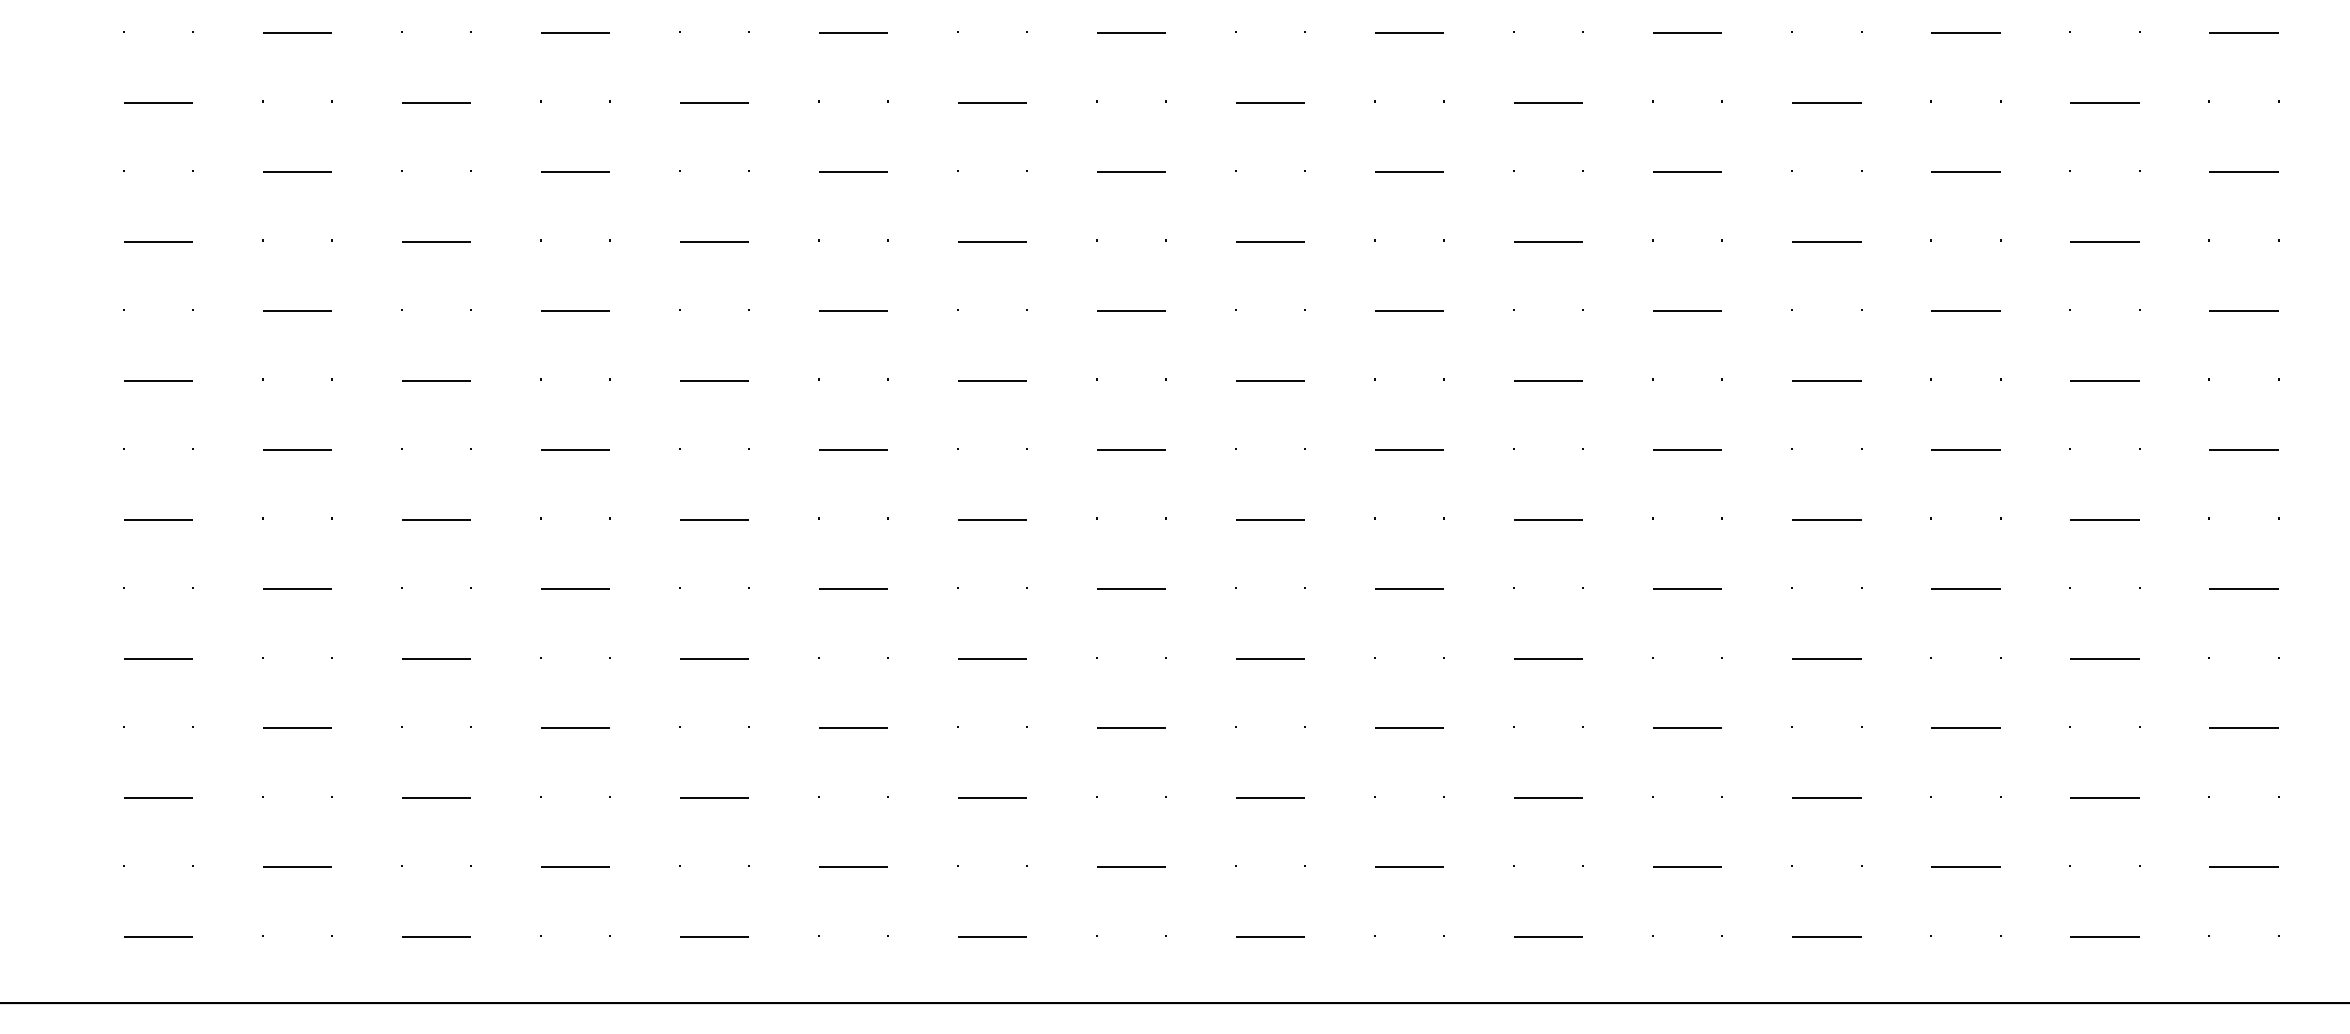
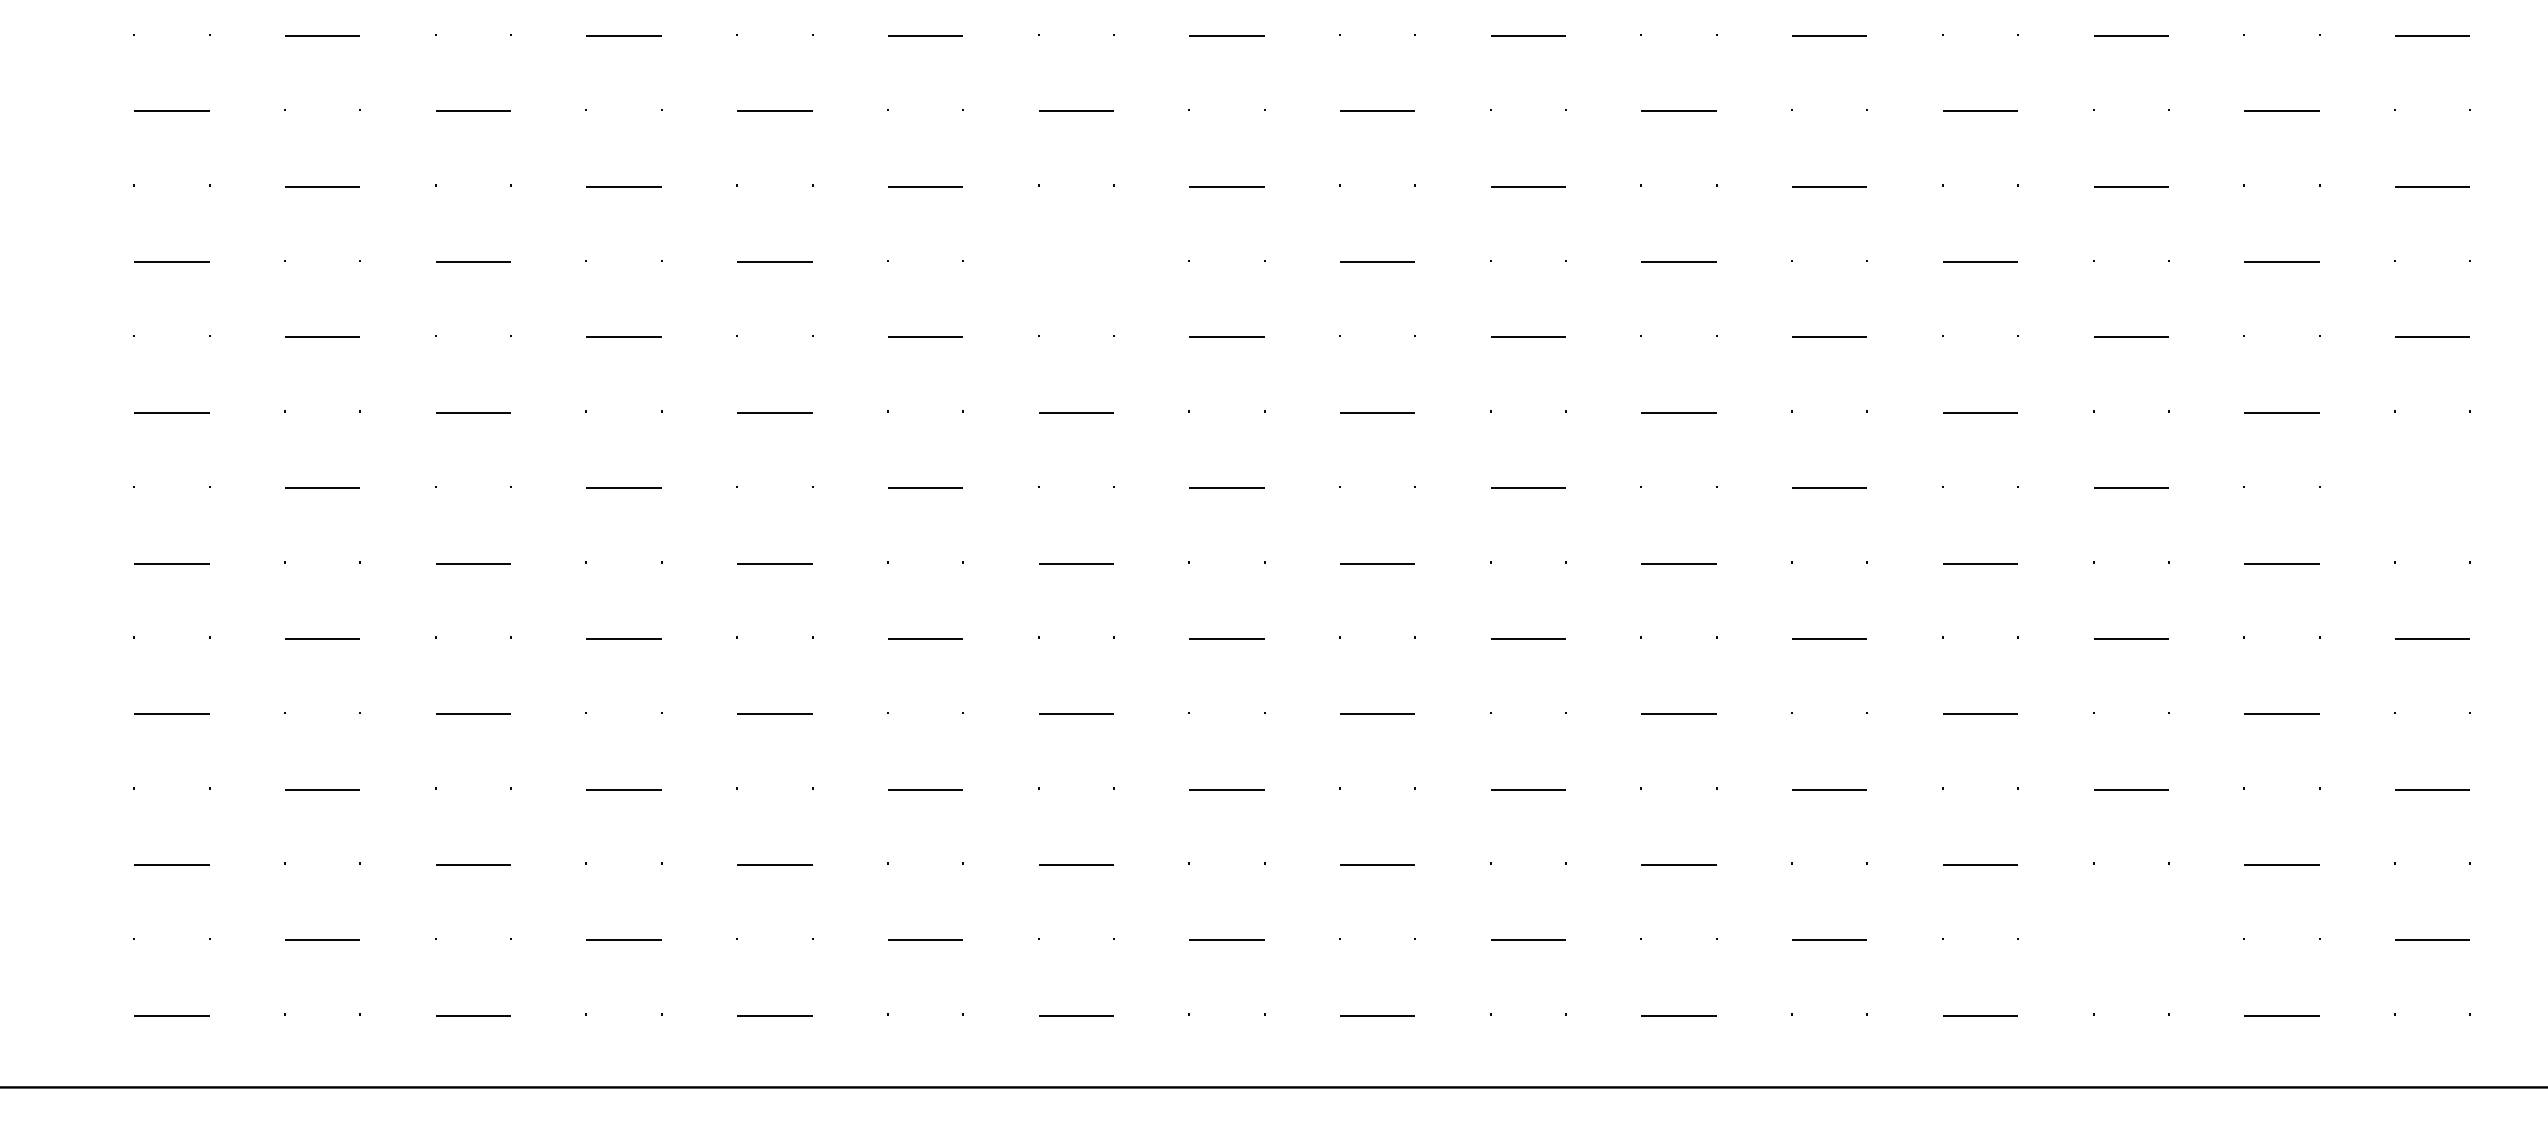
line: (992, 241) -> (1076, 261), removed
line: (2243, 449) -> (2432, 487), removed
line: (1966, 866) -> (2131, 939), removed

